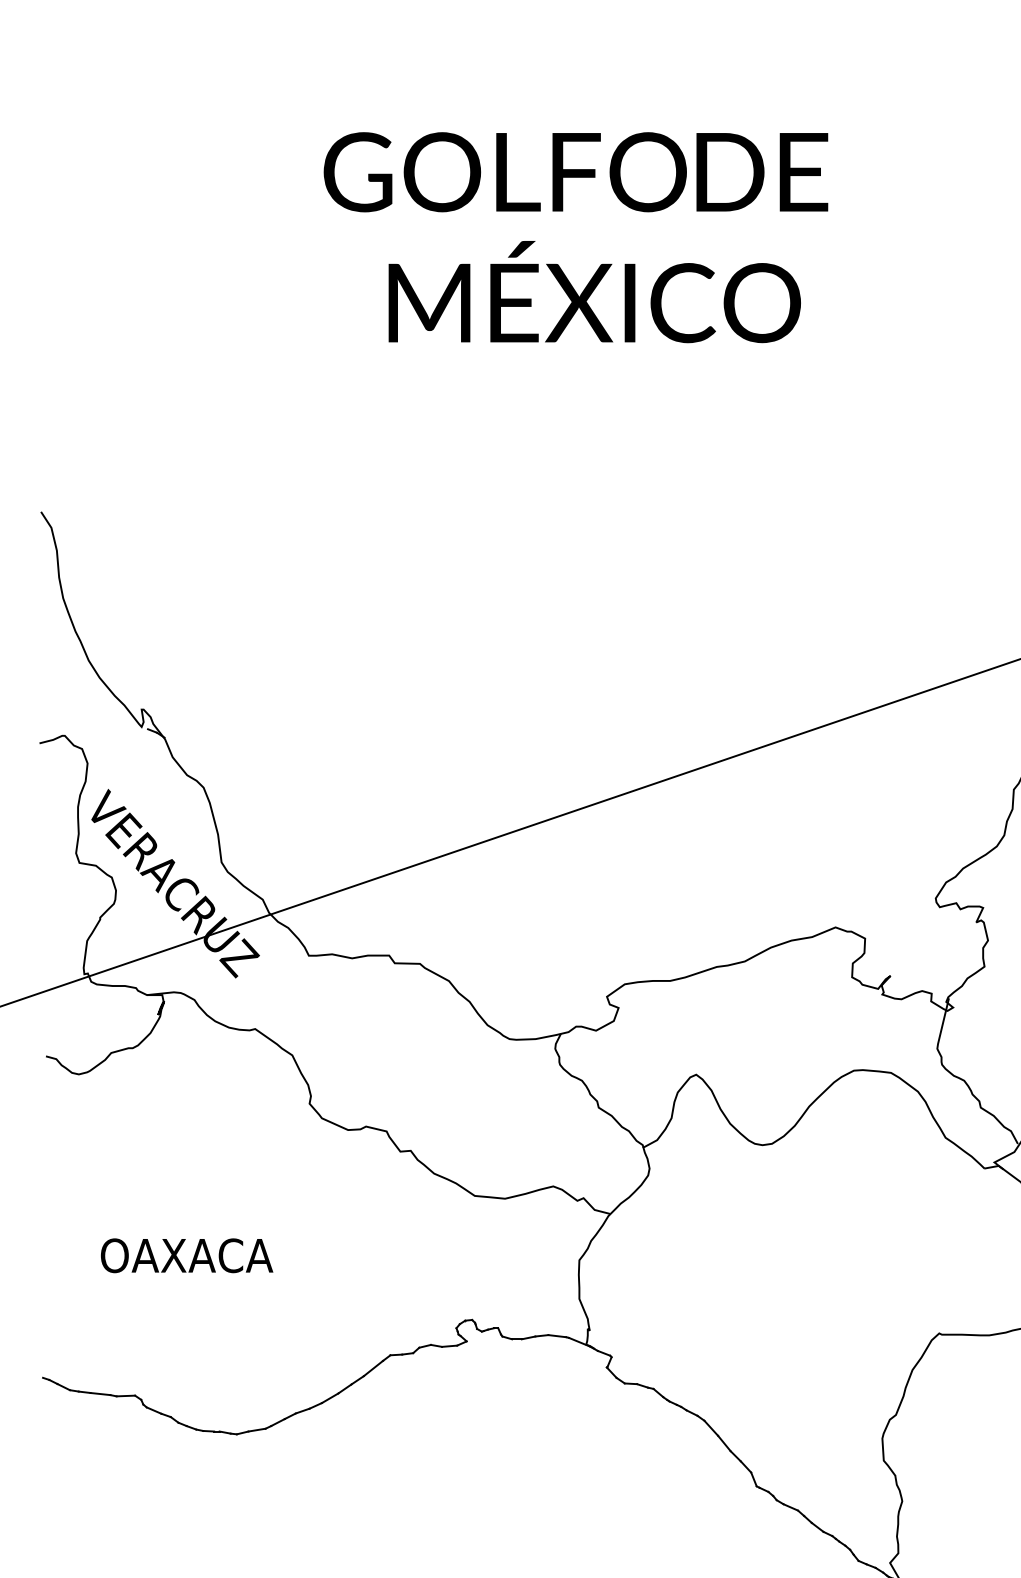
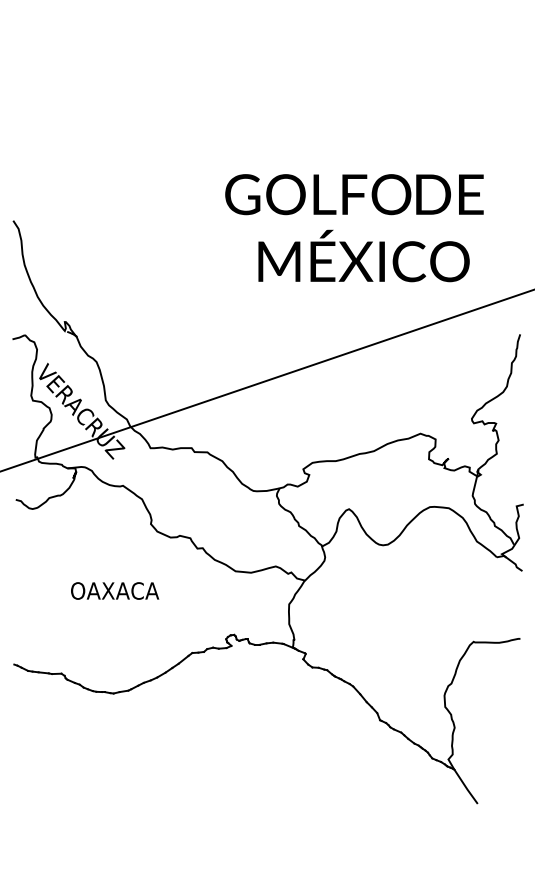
text: (576, 238) -> (354, 228), moved
text: (187, 1254) -> (115, 590), moved

